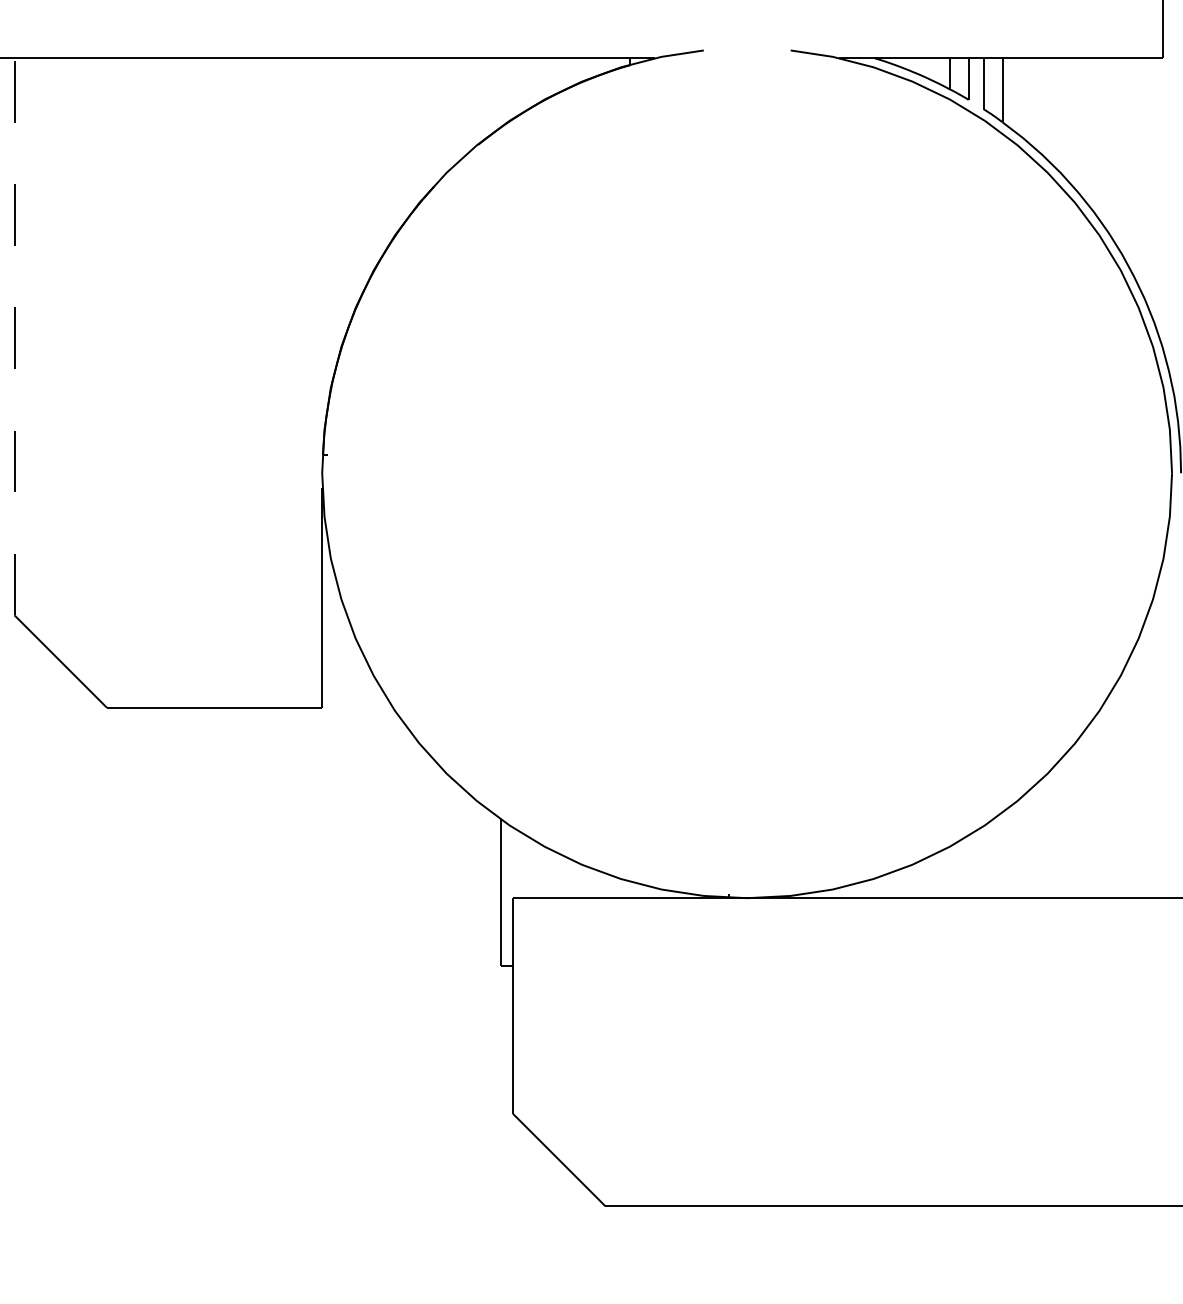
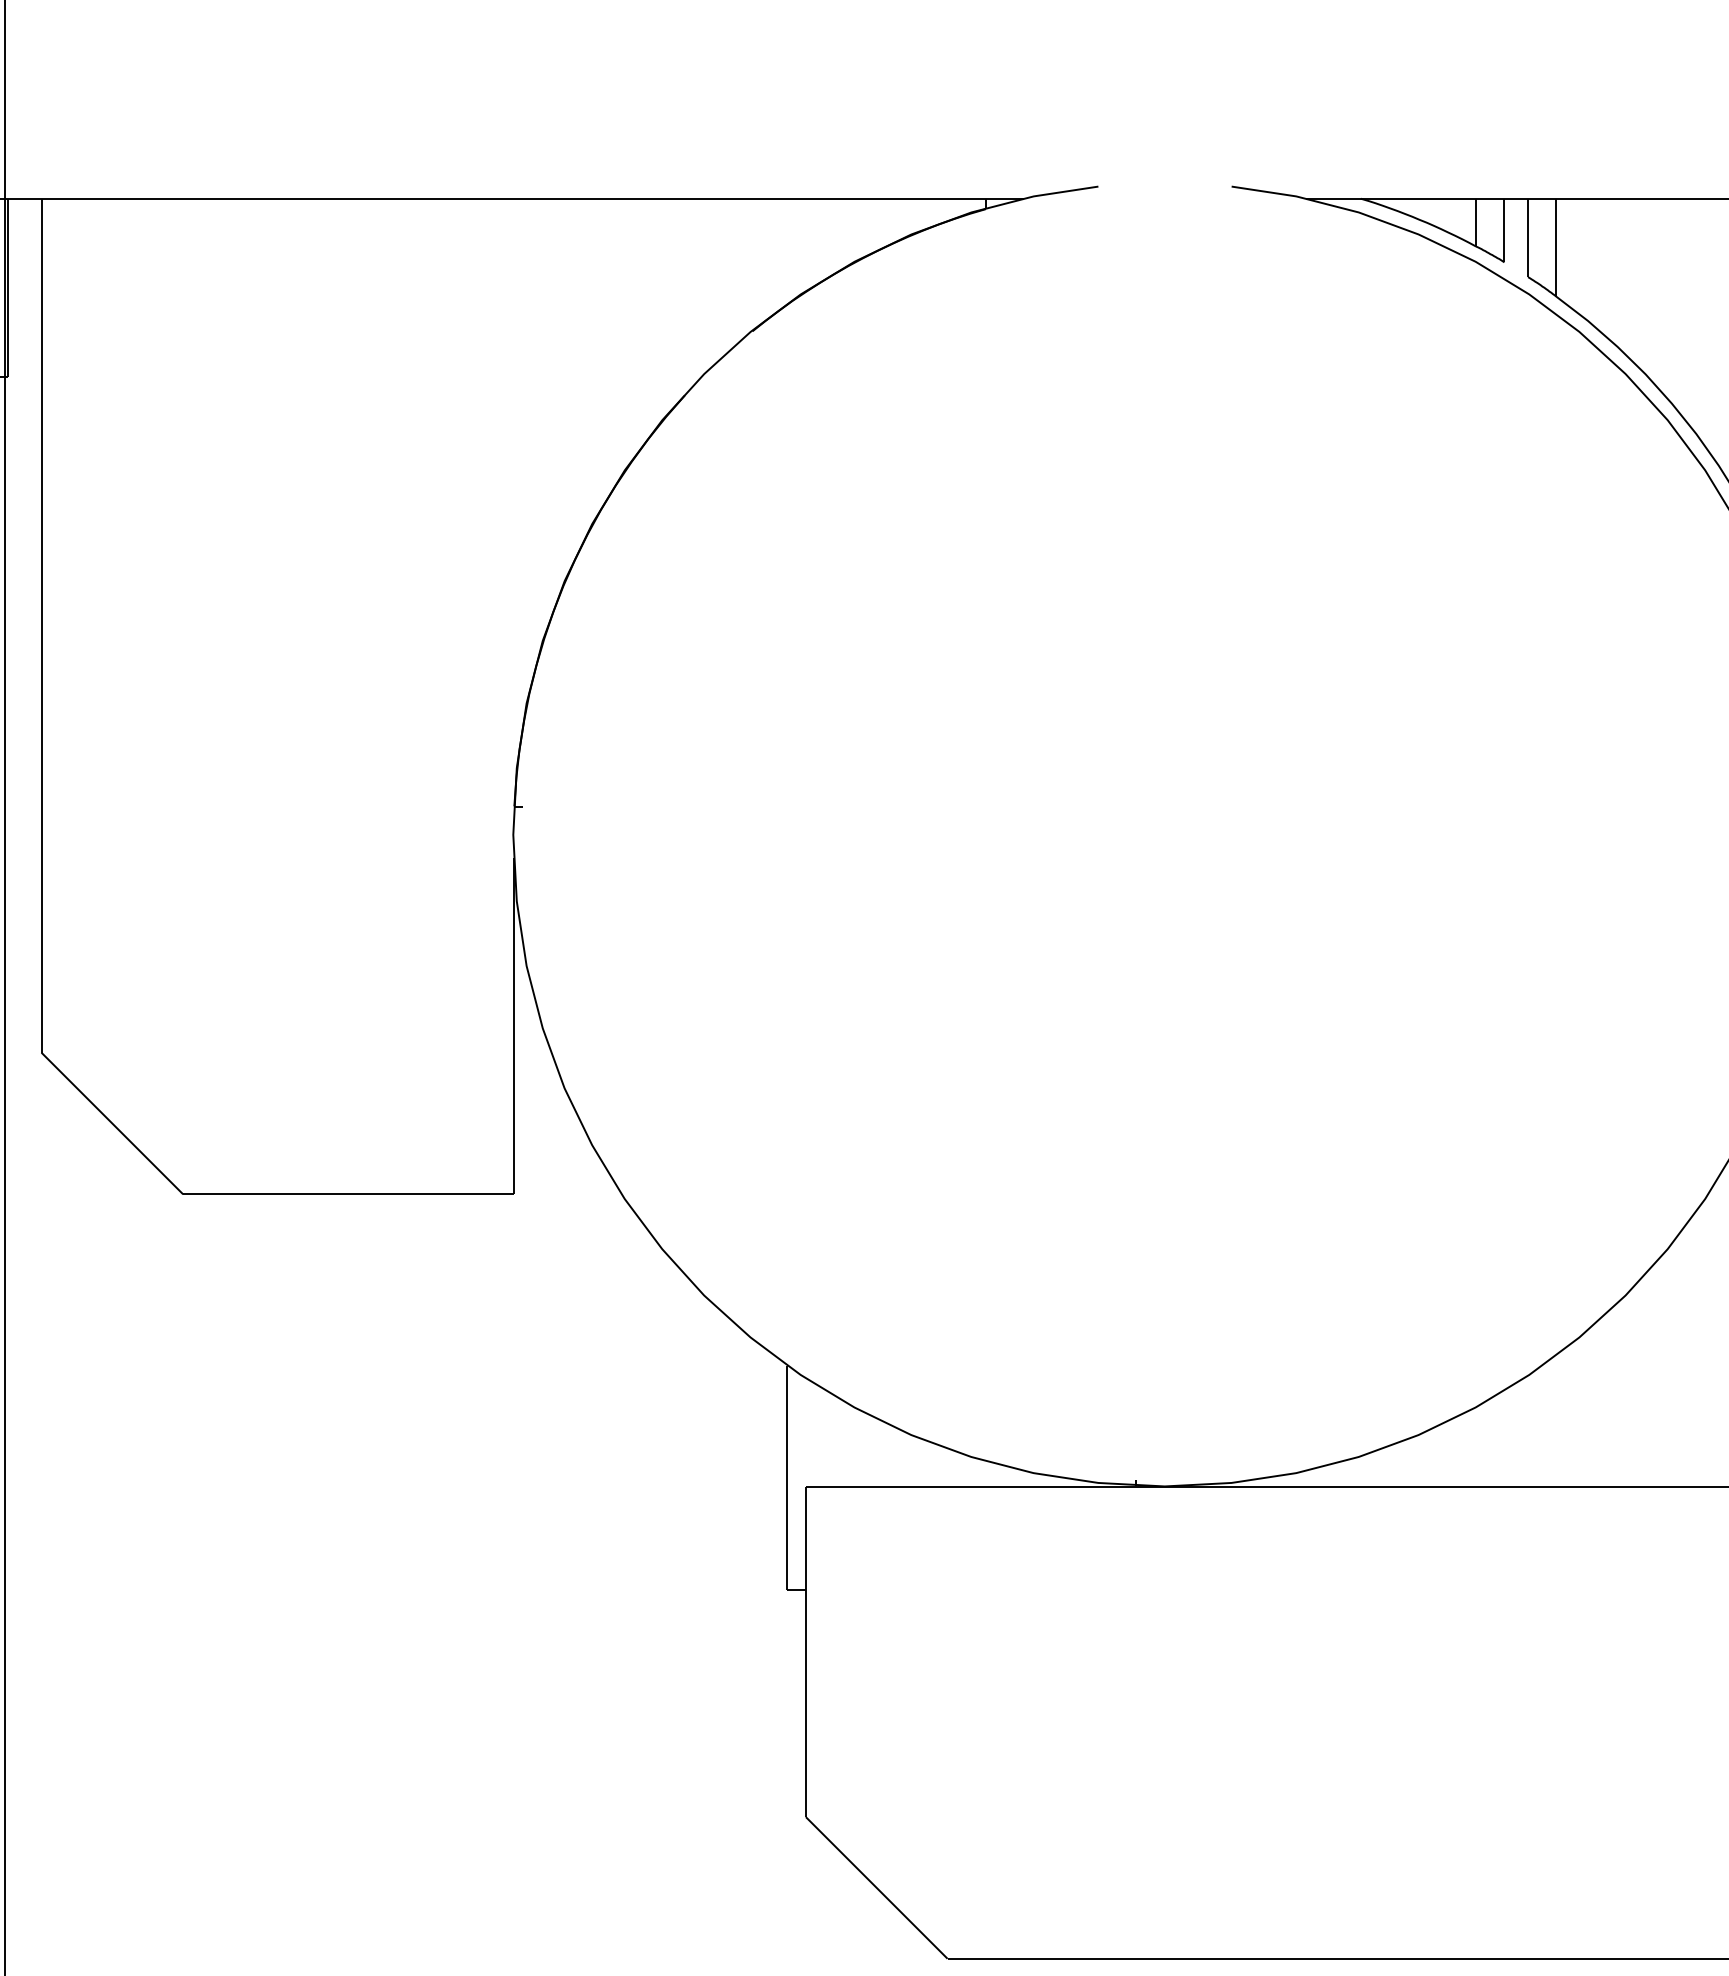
line: (14, 336) -> (41, 625), dashed -> solid

